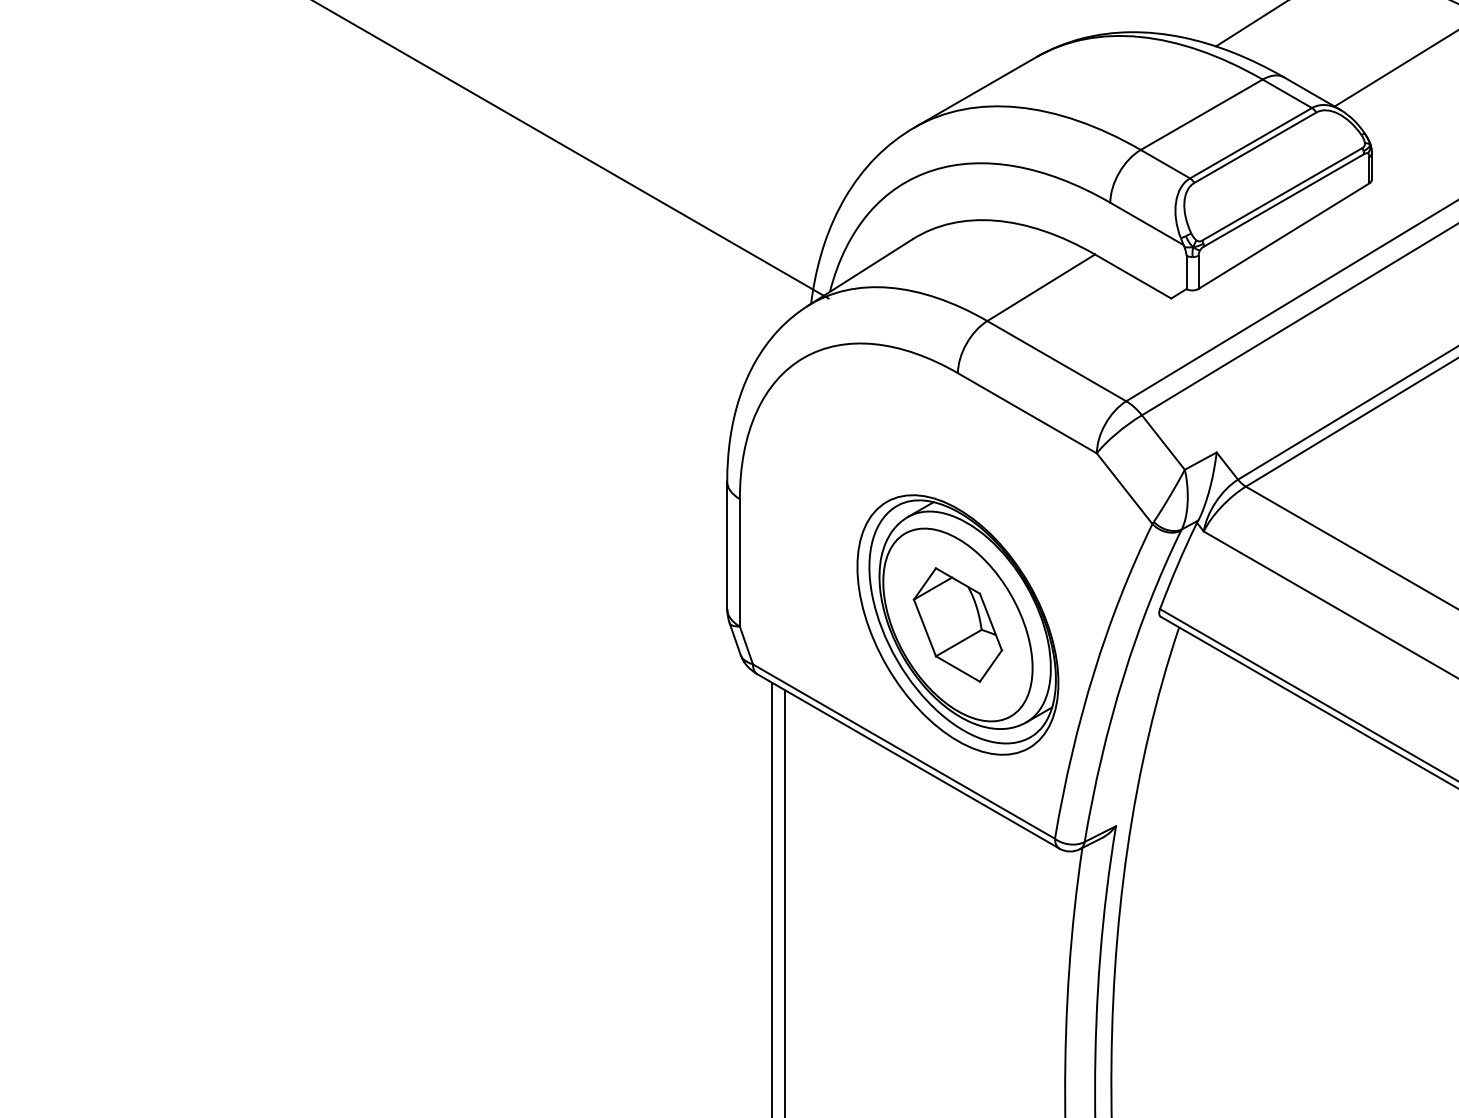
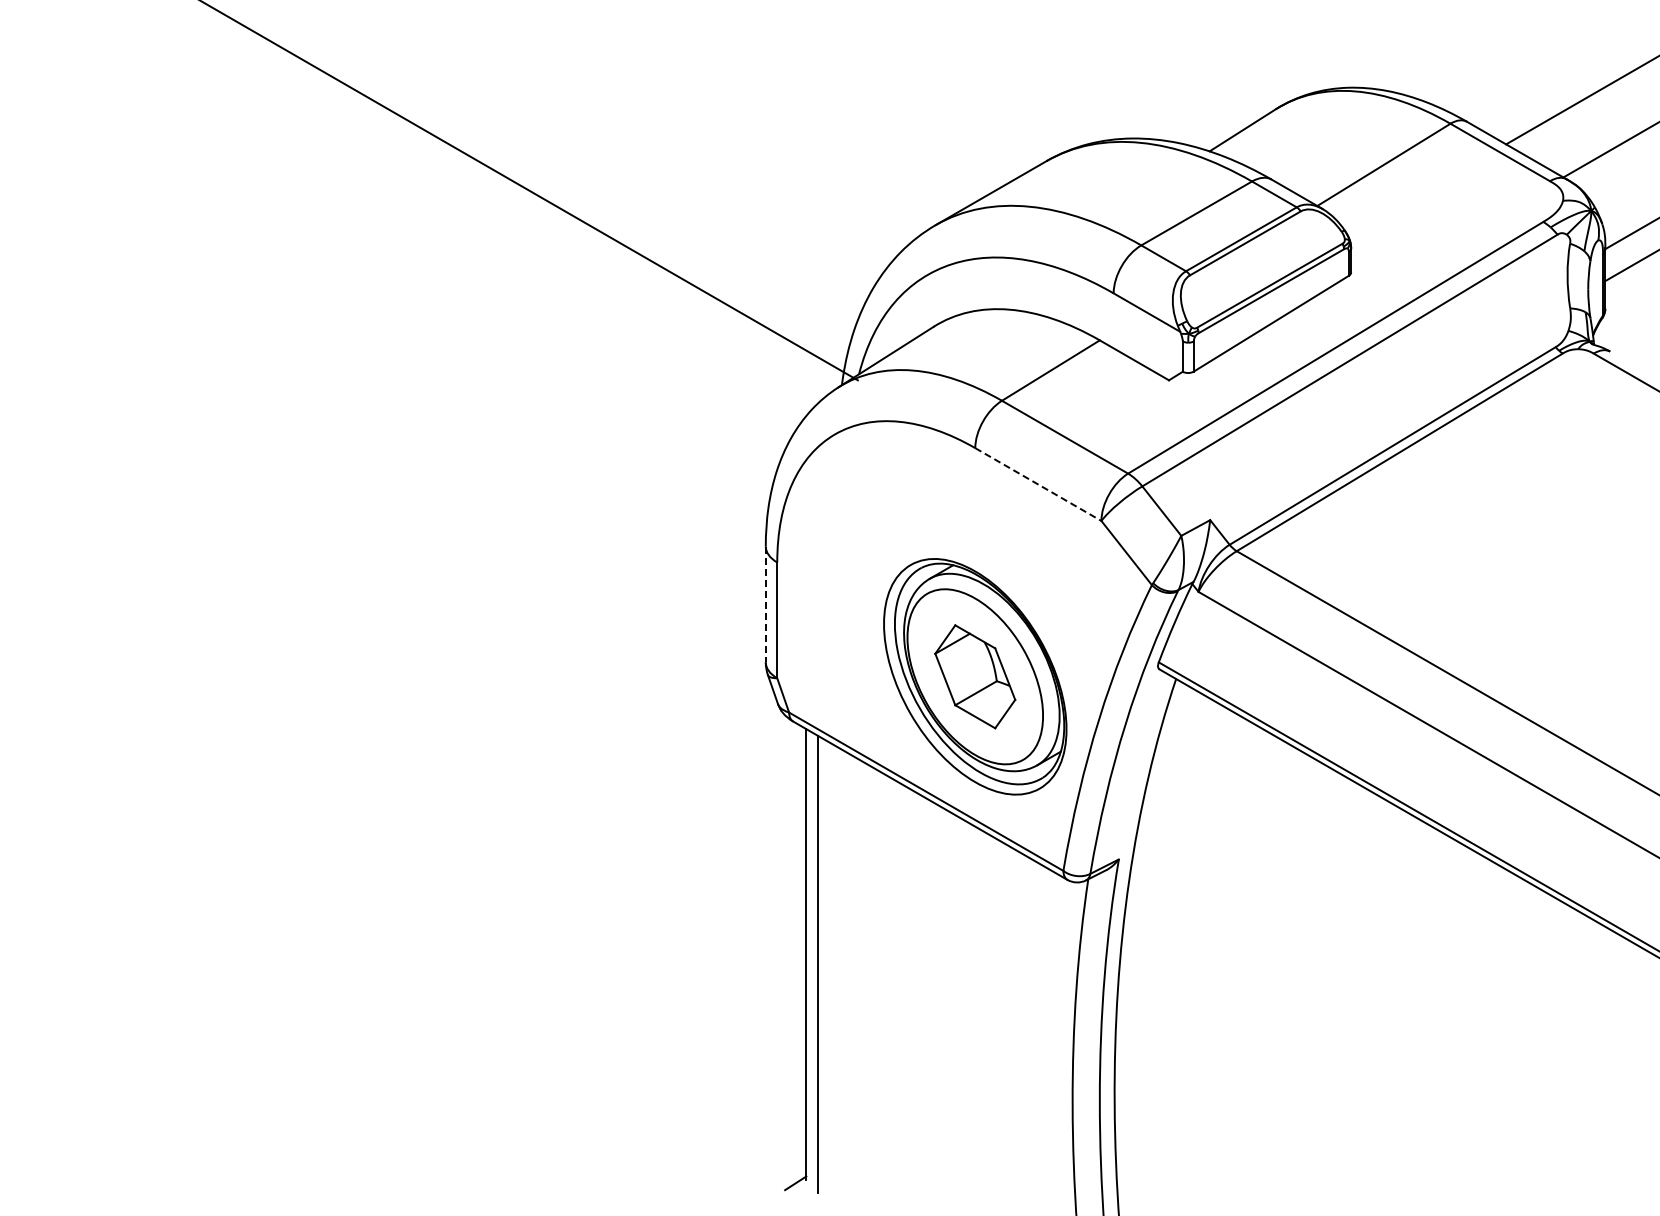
line: (1027, 413) -> (1038, 484), solid -> dashed
line: (726, 545) -> (765, 604), solid -> dashed

